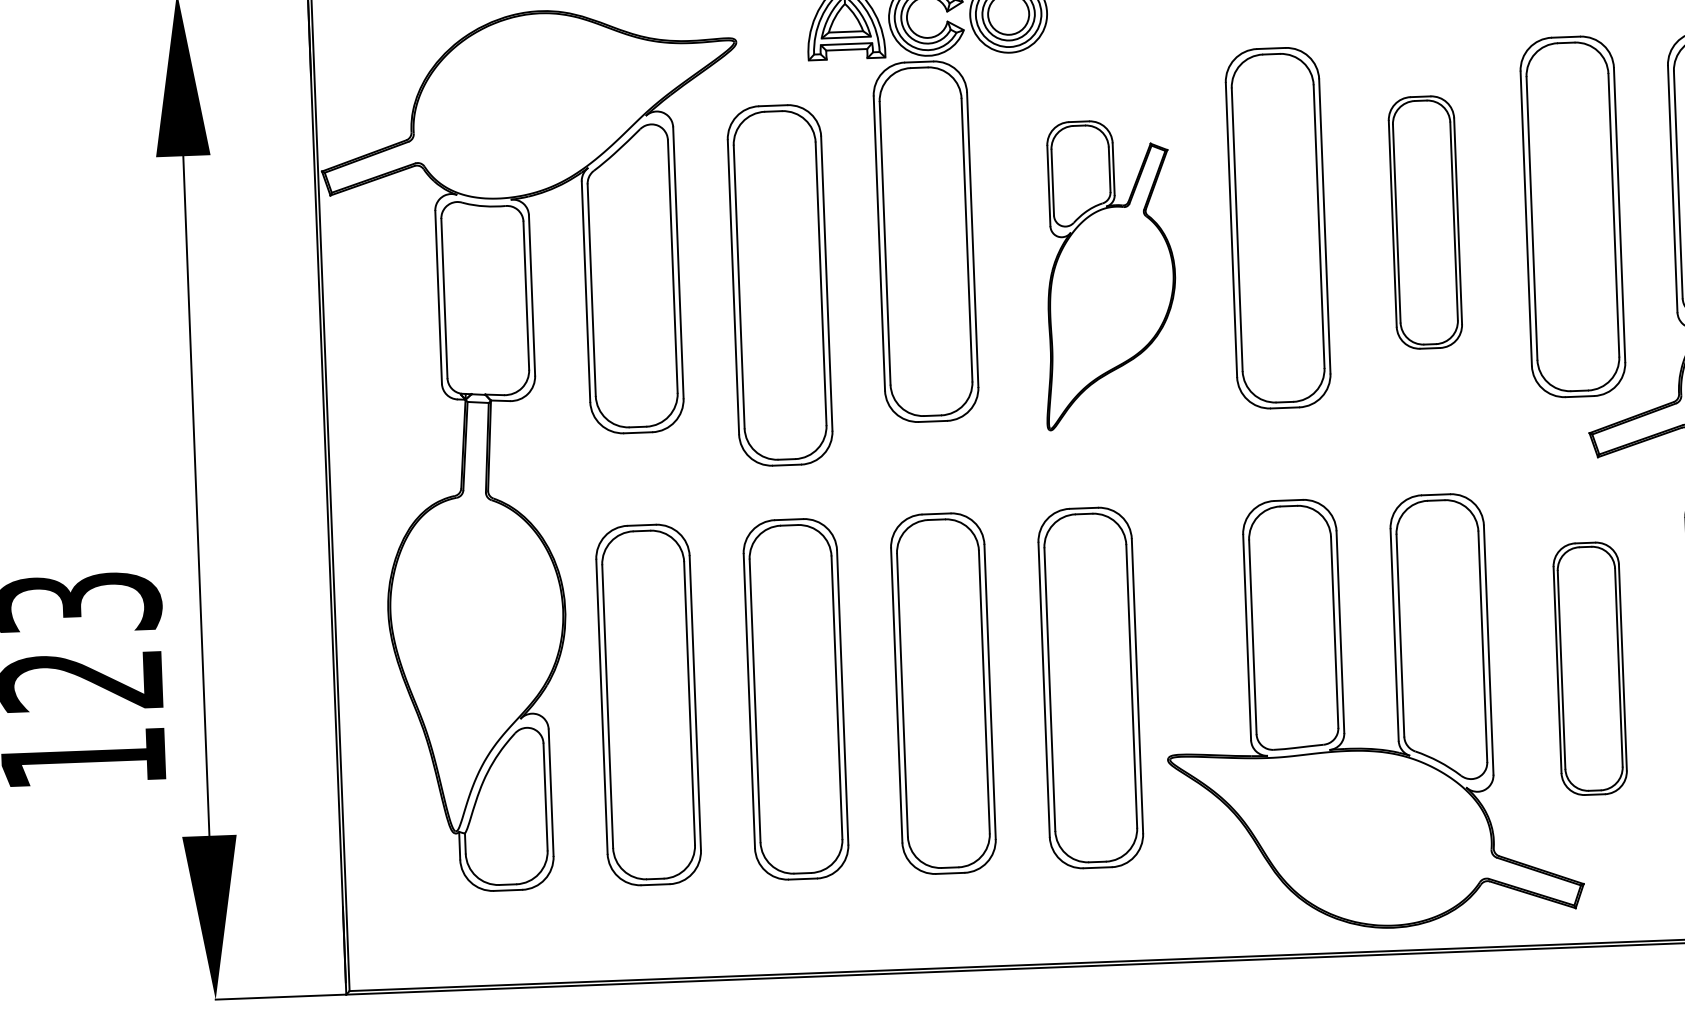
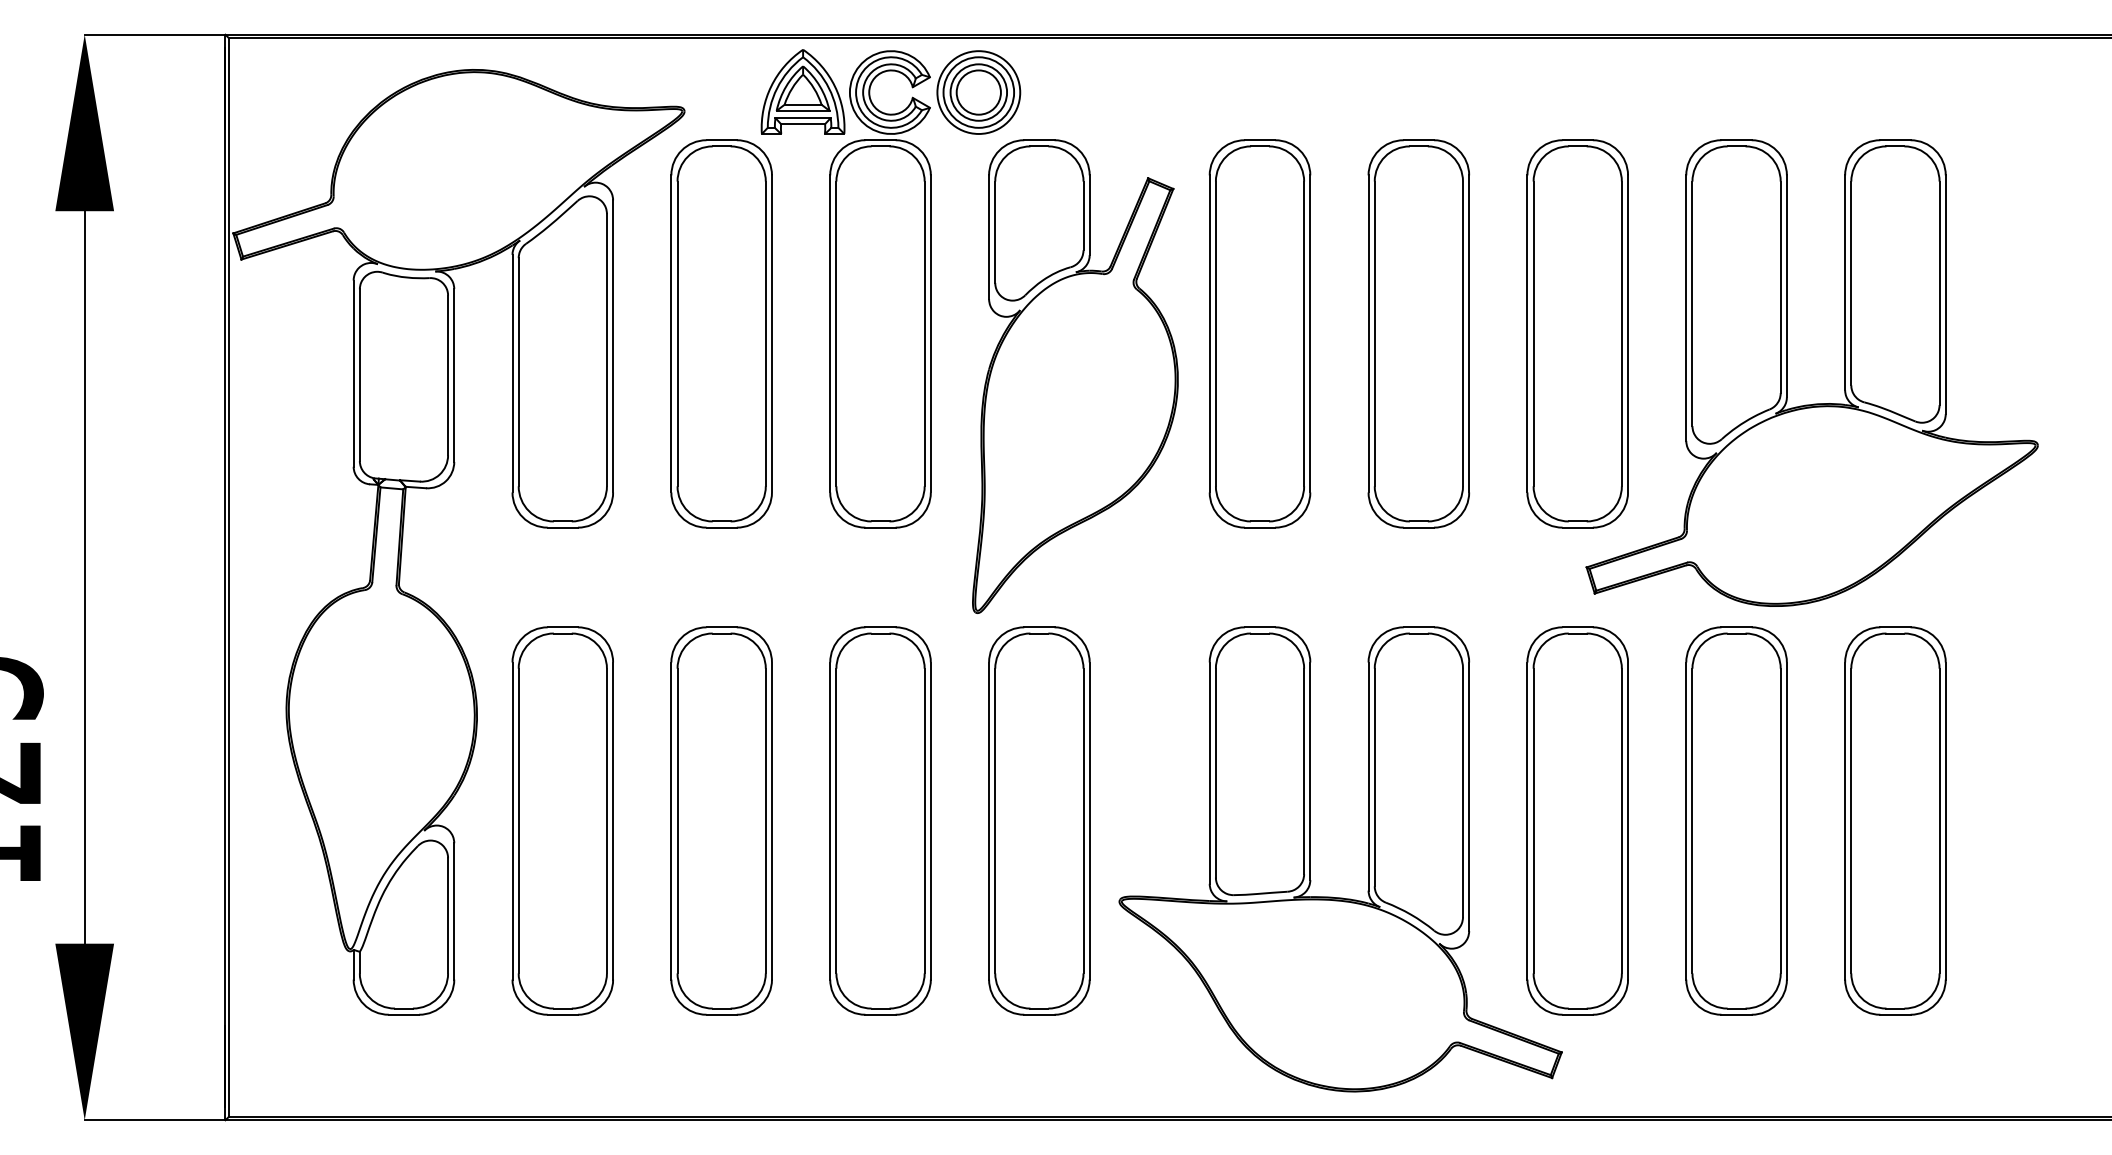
part: (1425, 222) -> (1418, 333), size x1.43
part: (1108, 274) -> (1075, 376), size x1.43
part: (779, 285) -> (721, 333), moved
part: (1590, 668) -> (1577, 820), size x1.43

